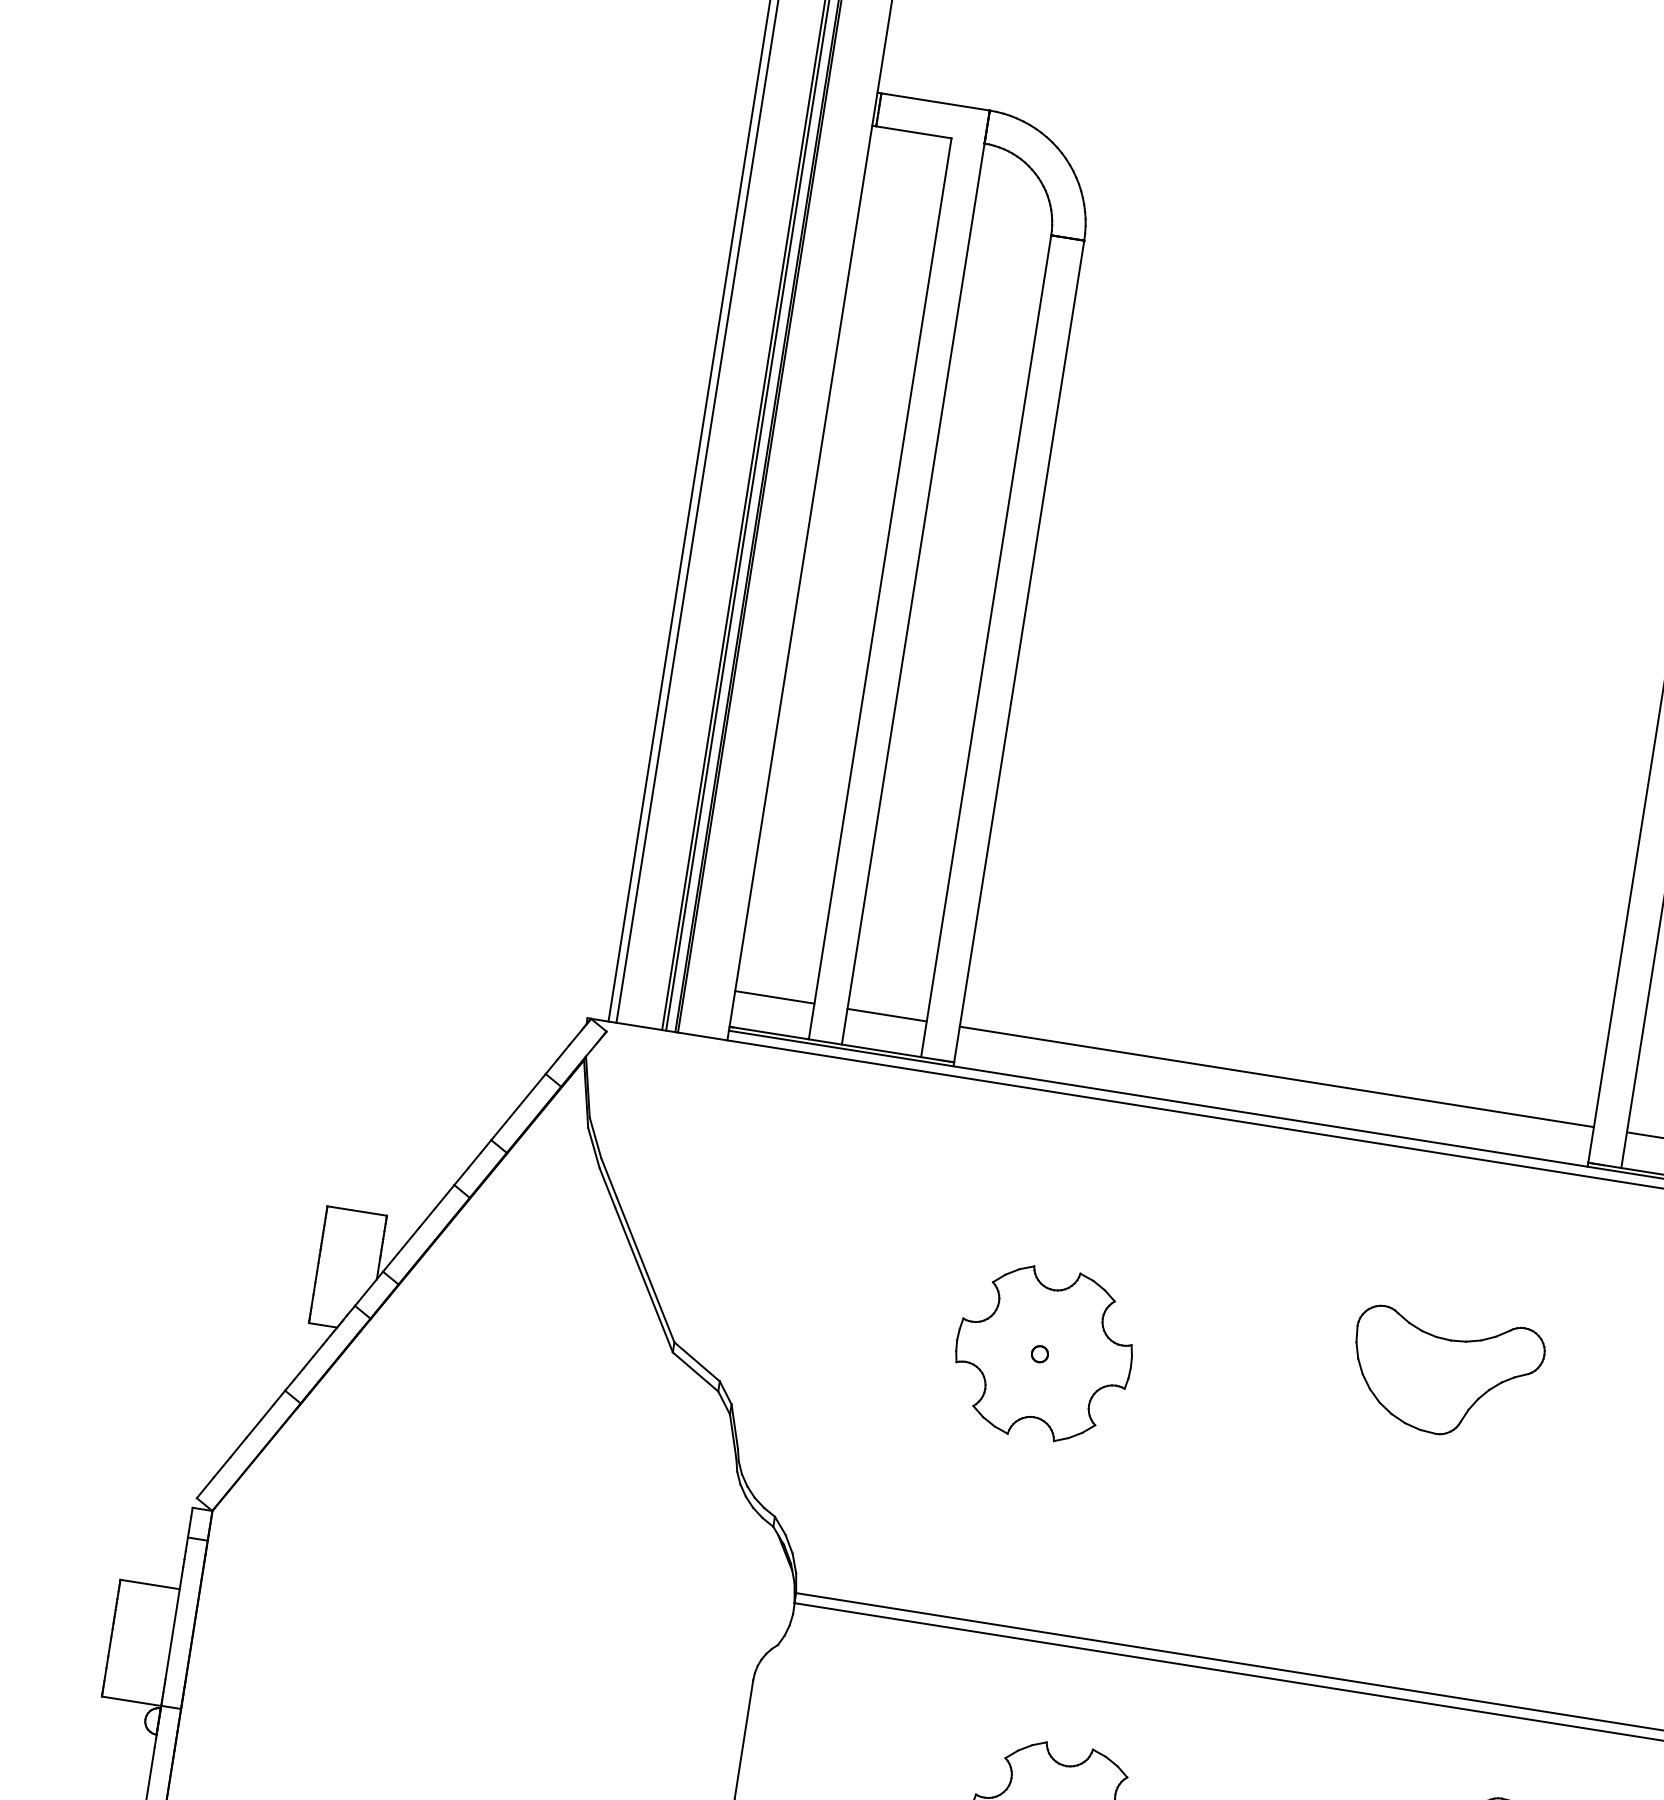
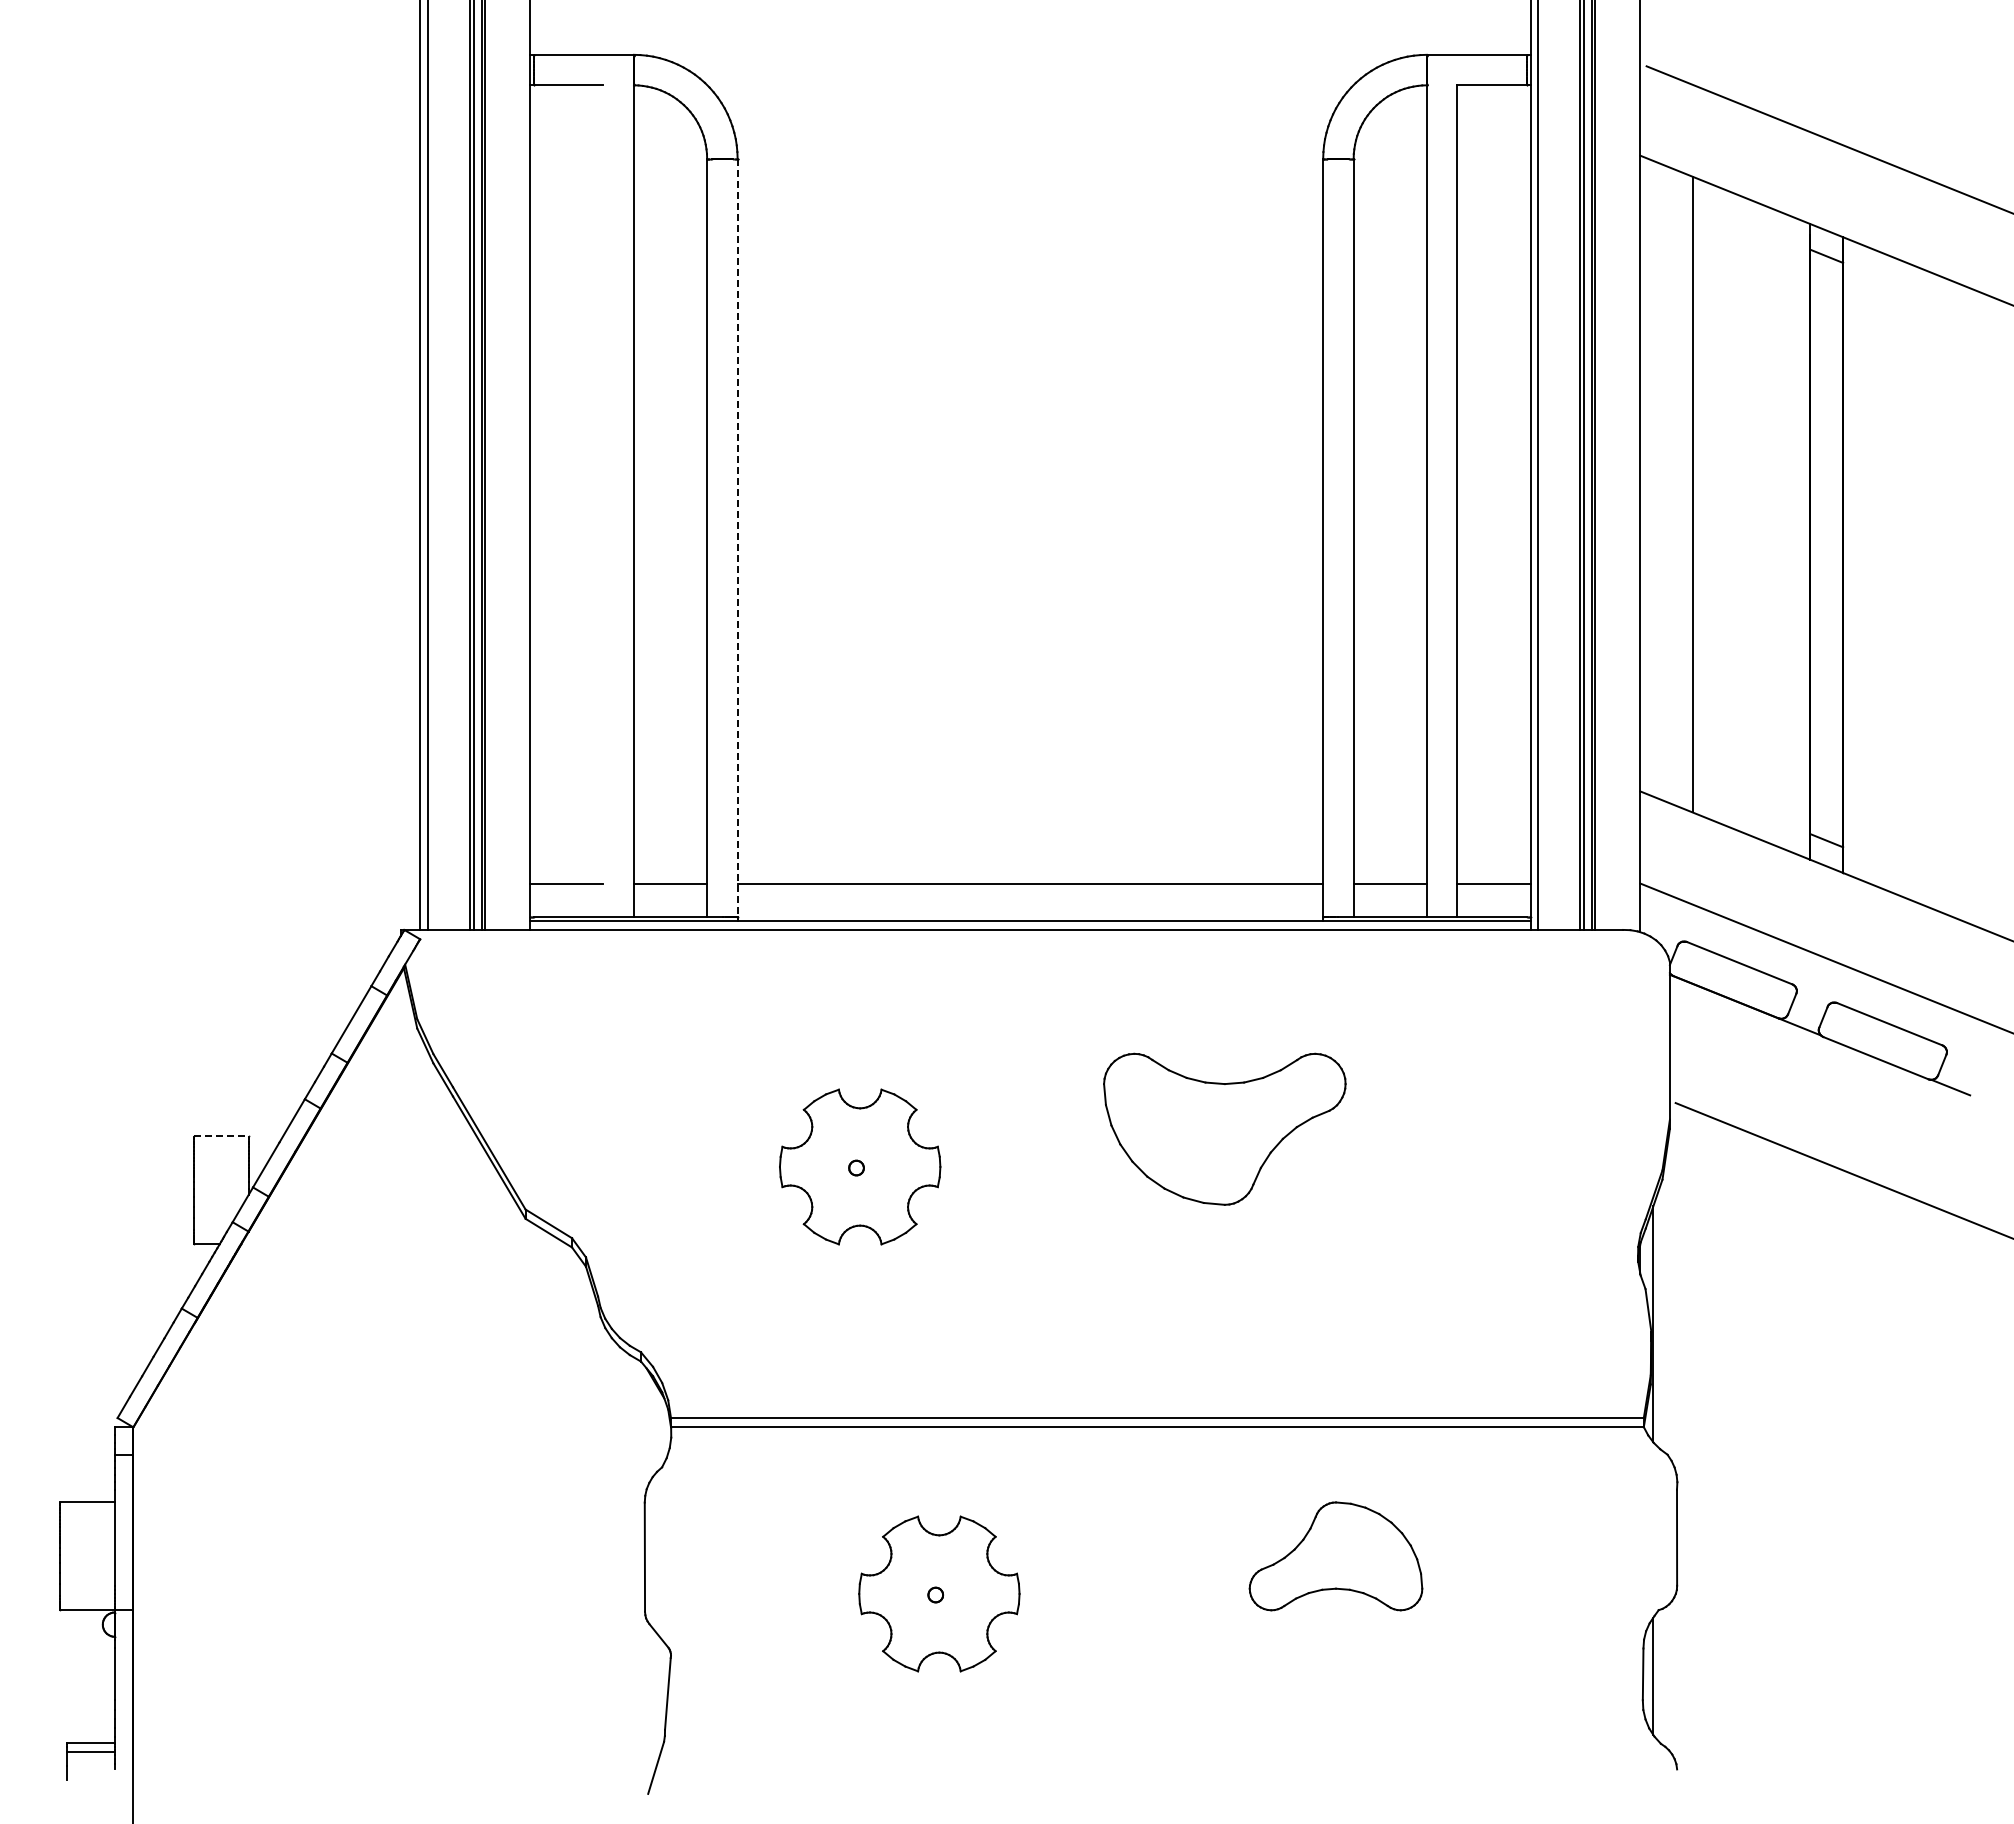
line: (880, 589) -> (603, 501), removed
line: (1019, 652) -> (737, 538), solid -> dashed
line: (357, 1211) -> (221, 1136), solid -> dashed
part: (1445, 1375) -> (1224, 1129), size x1.4

